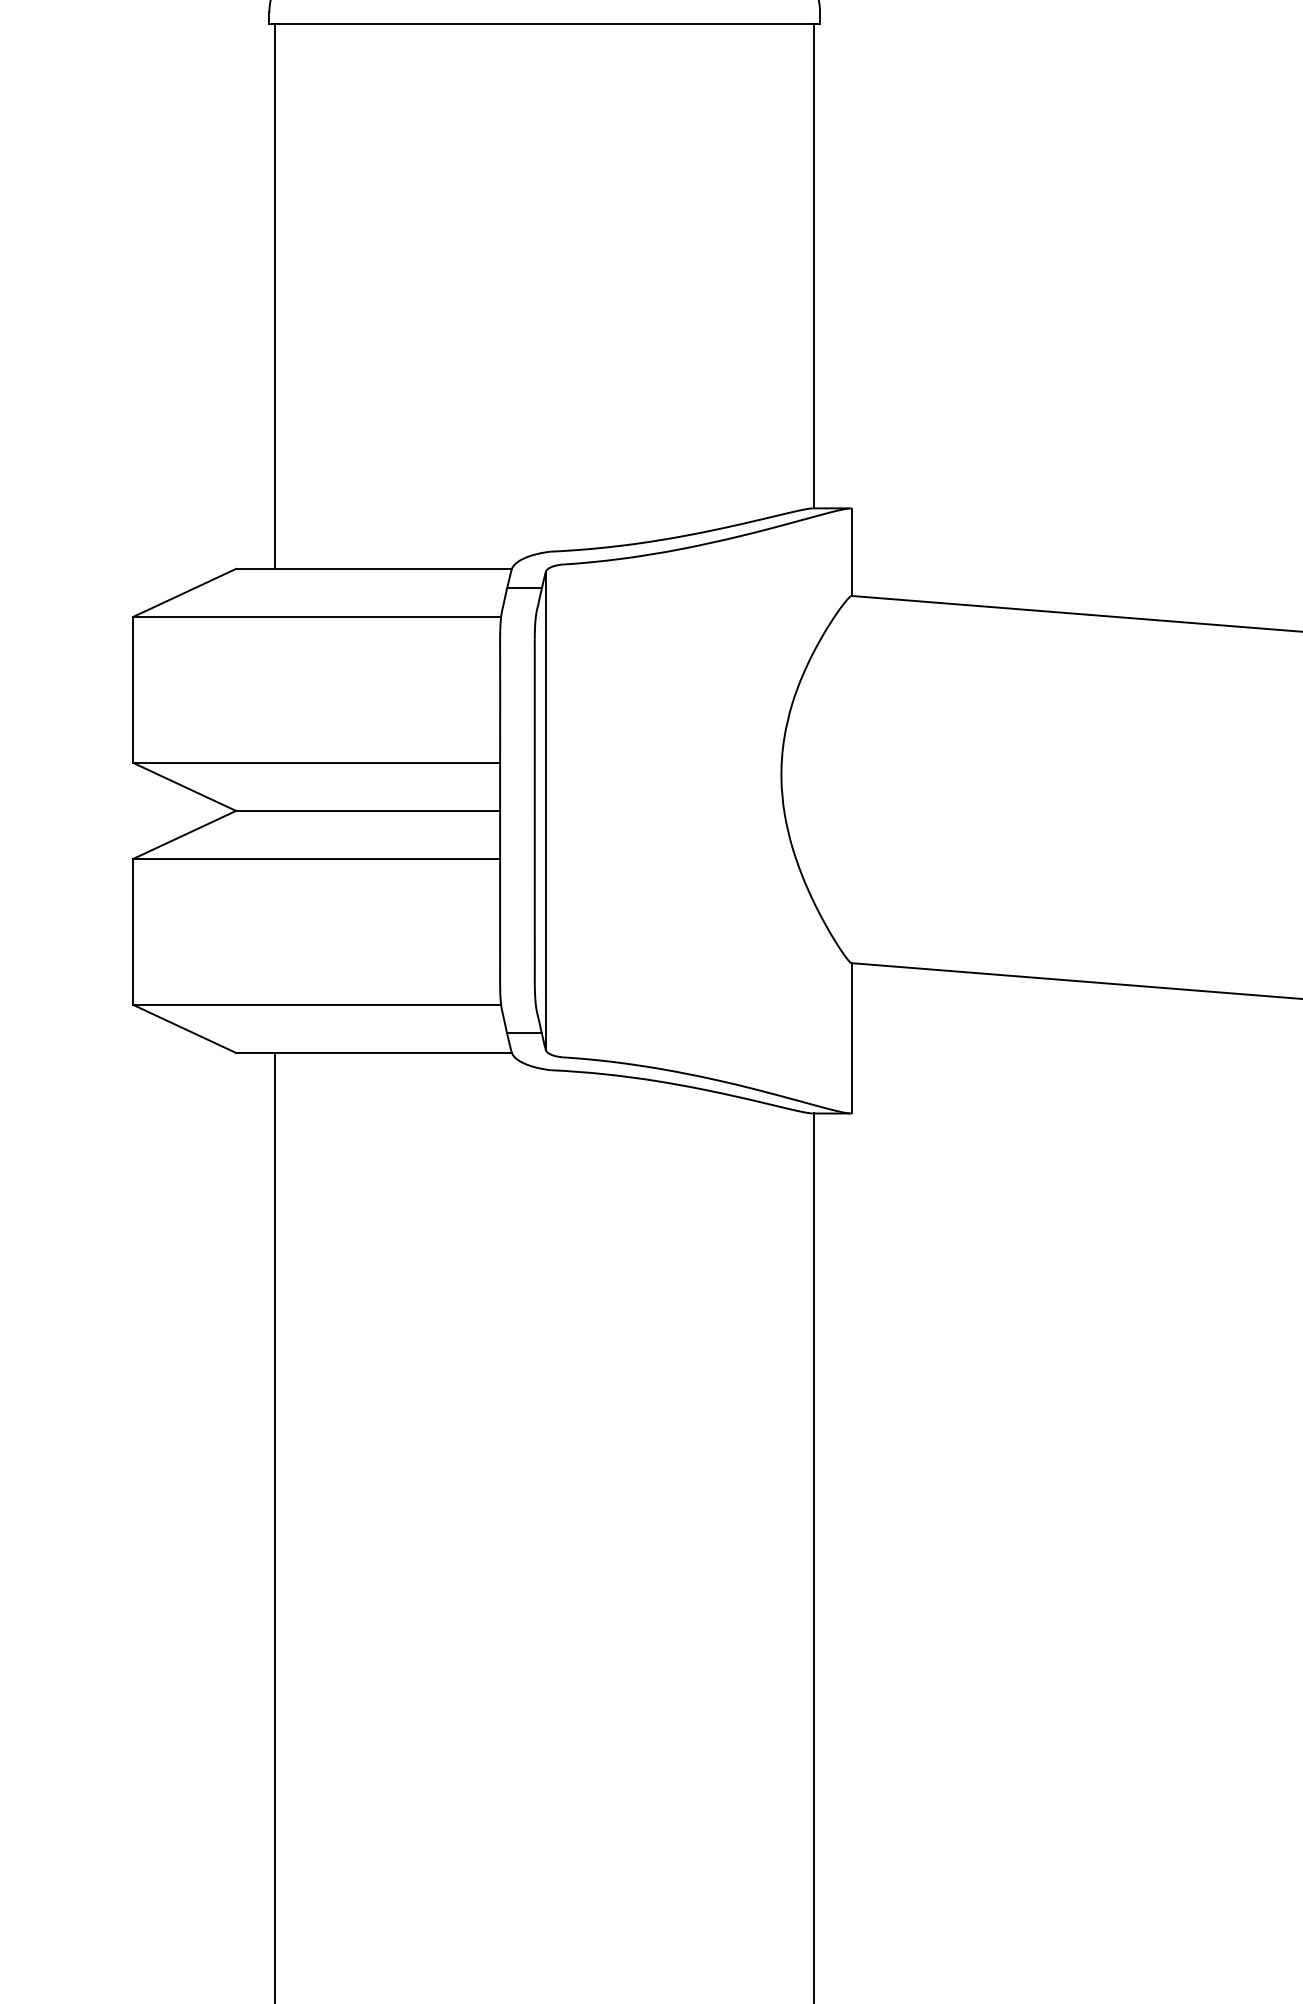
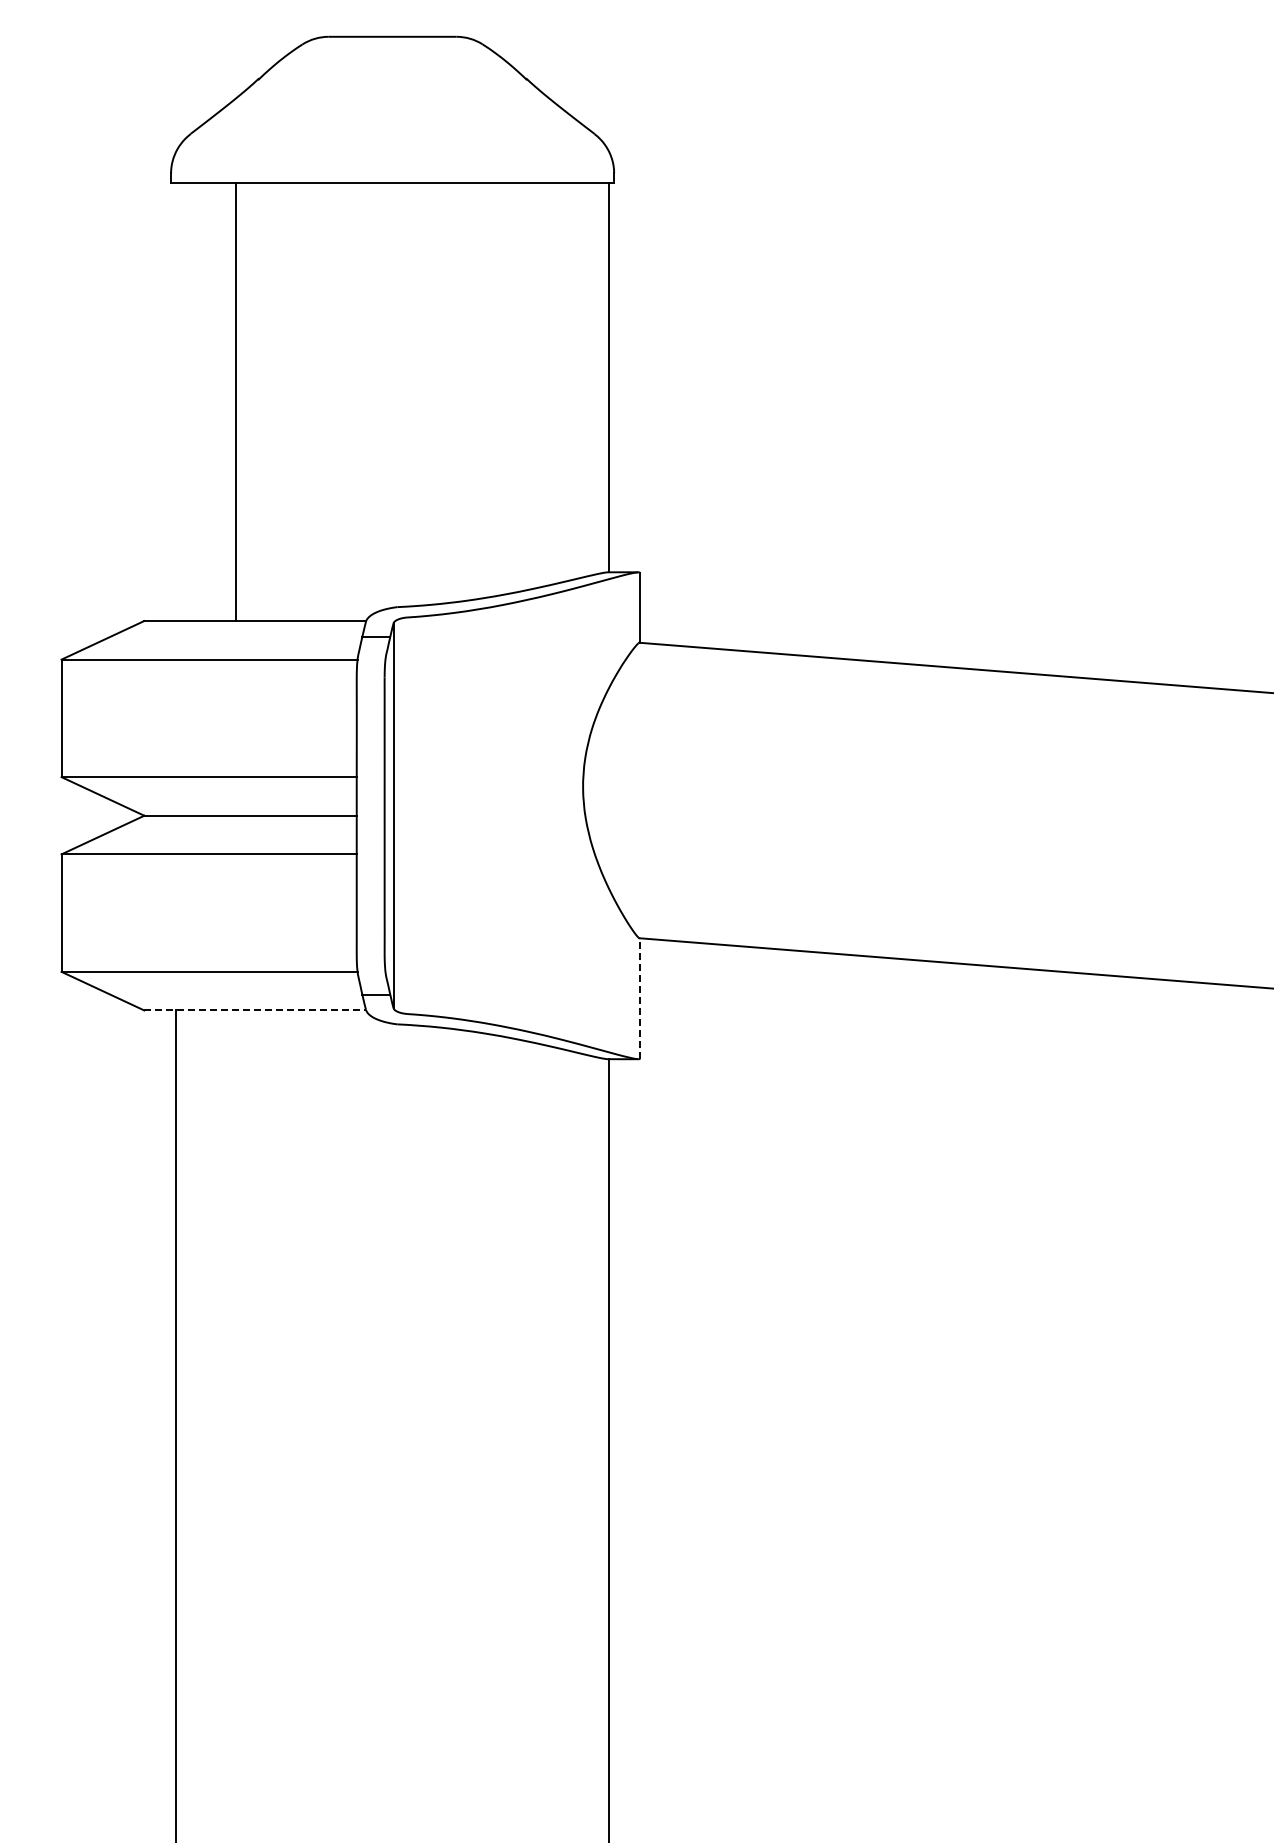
line: (274, 296) -> (235, 401), moved
line: (851, 1036) -> (639, 997), solid -> dashed
line: (374, 1052) -> (255, 1010), solid -> dashed

